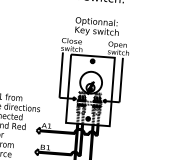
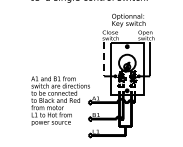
line: (61, 75) -> (104, 59), solid -> dashed

